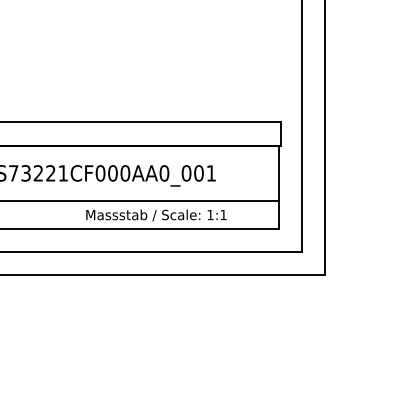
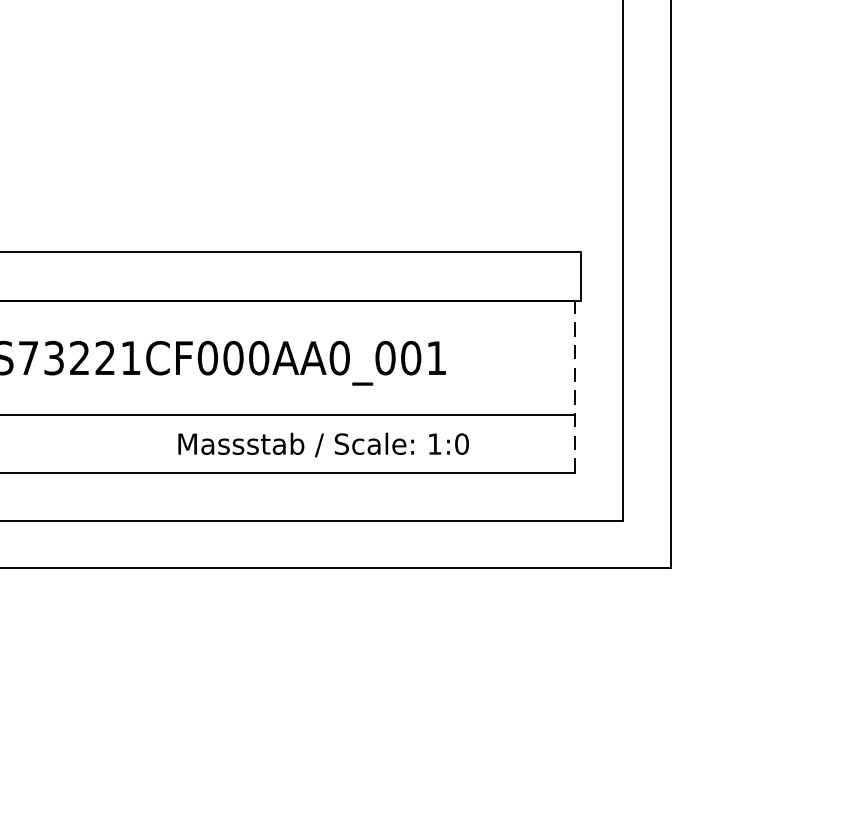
line: (278, 187) -> (575, 387), solid -> dashed
text: (223, 214) -> (461, 443), 1:1 -> 1:0

